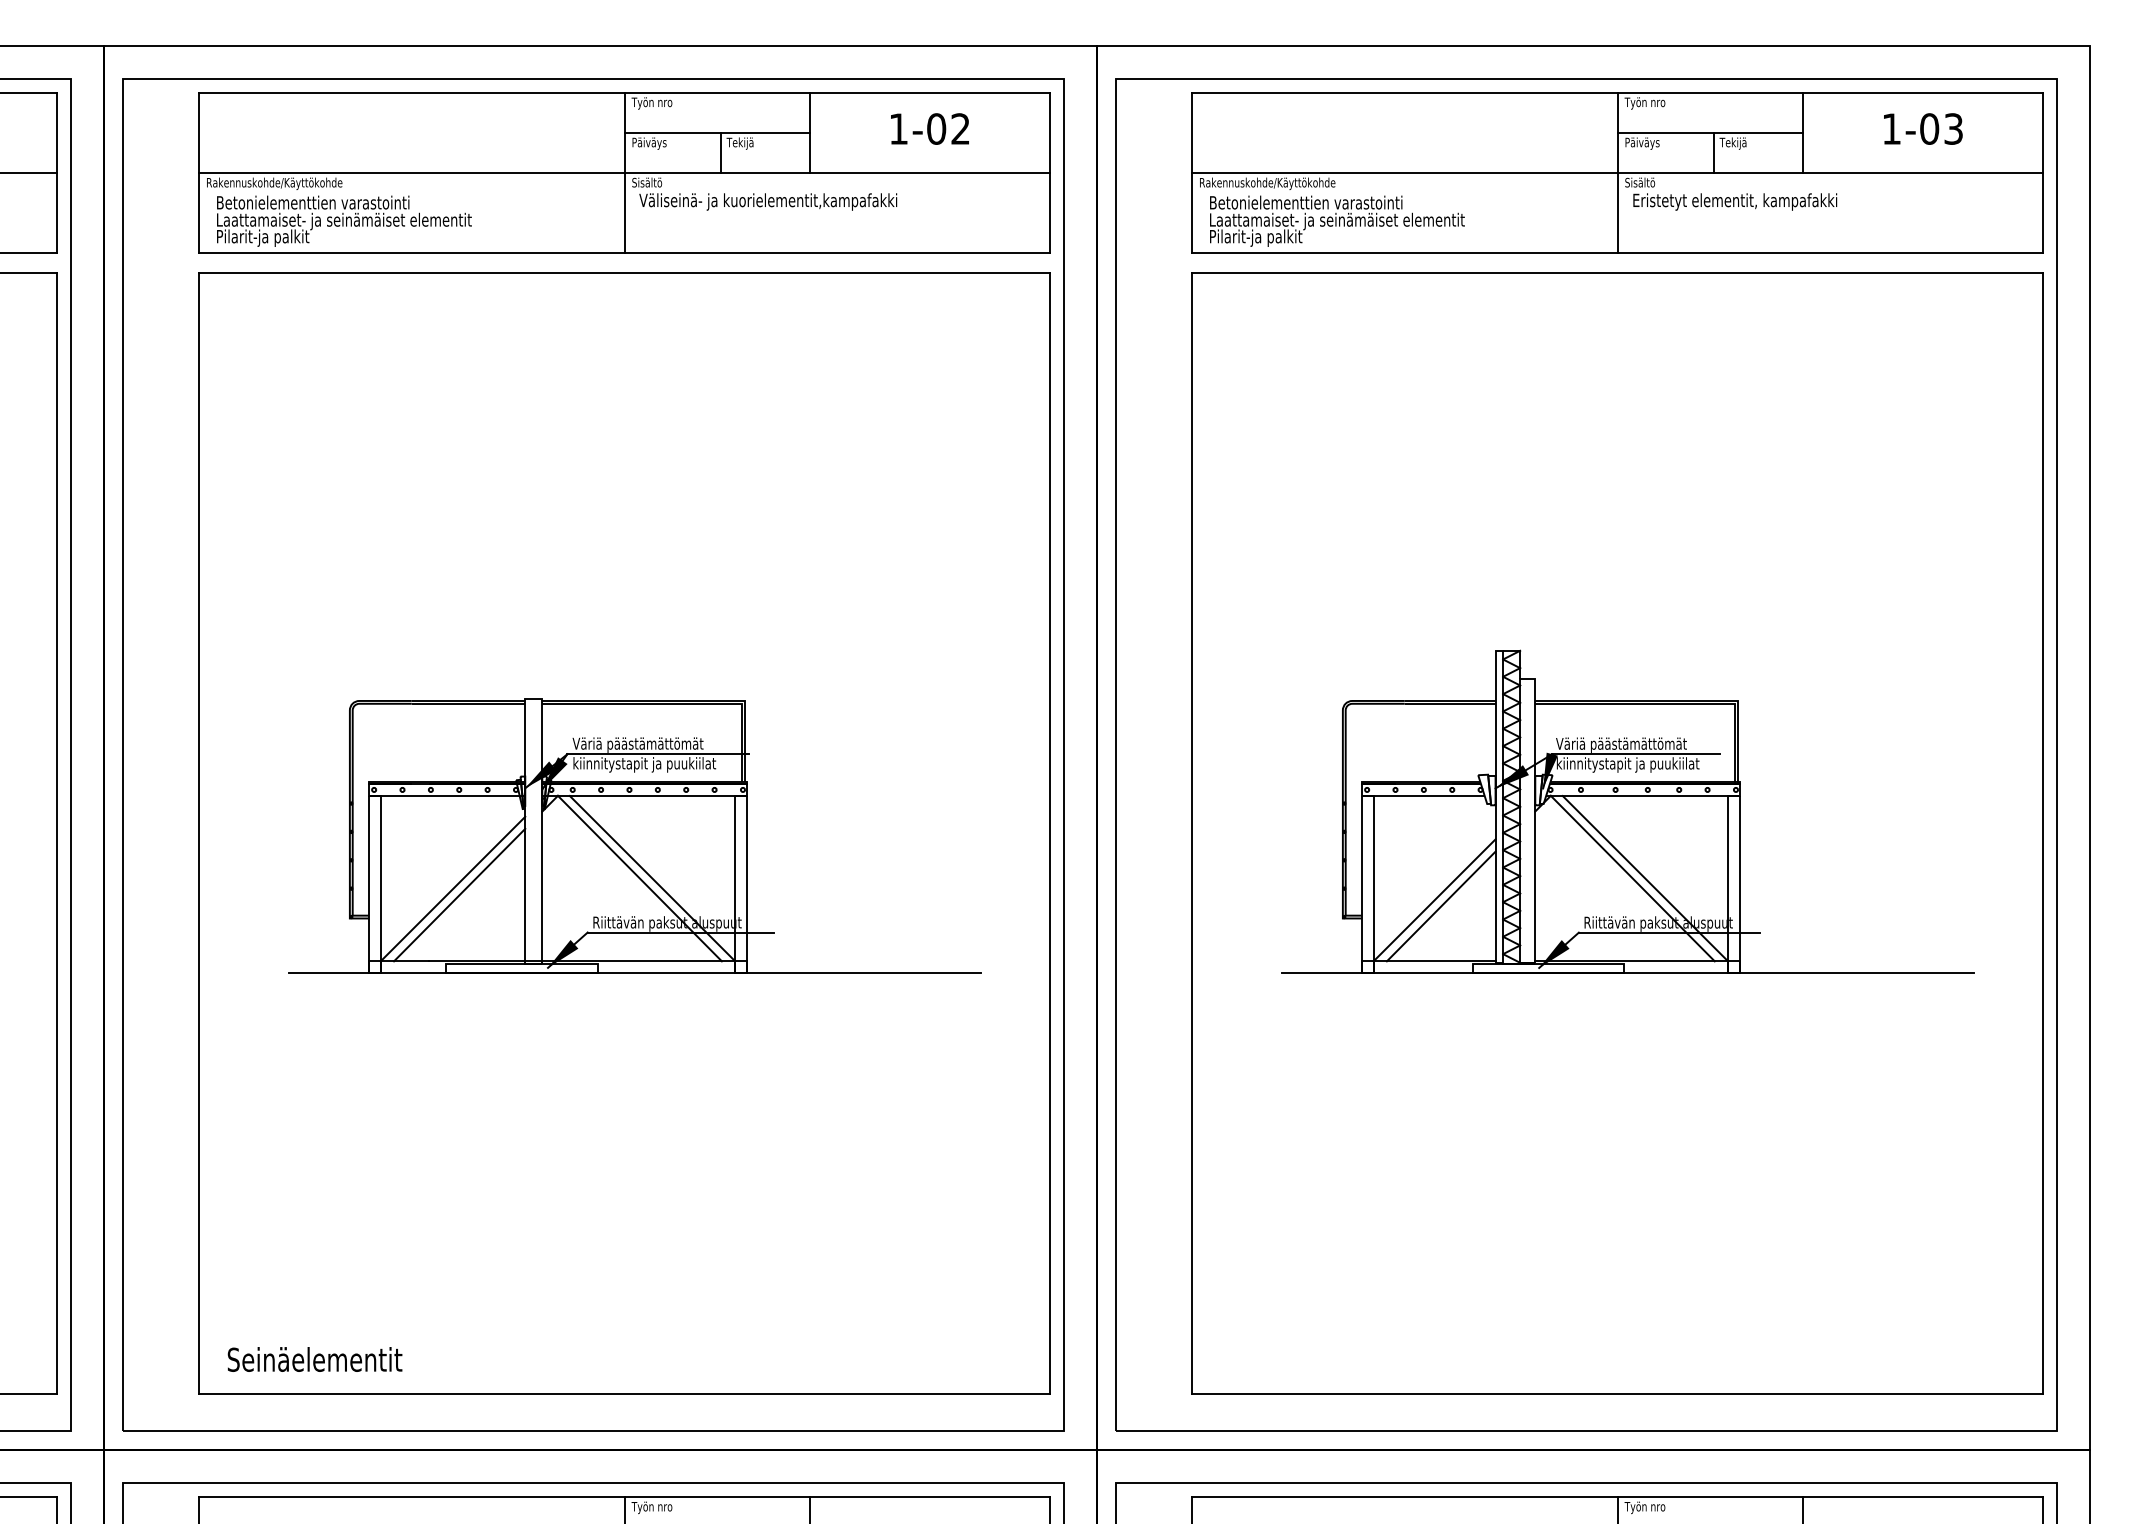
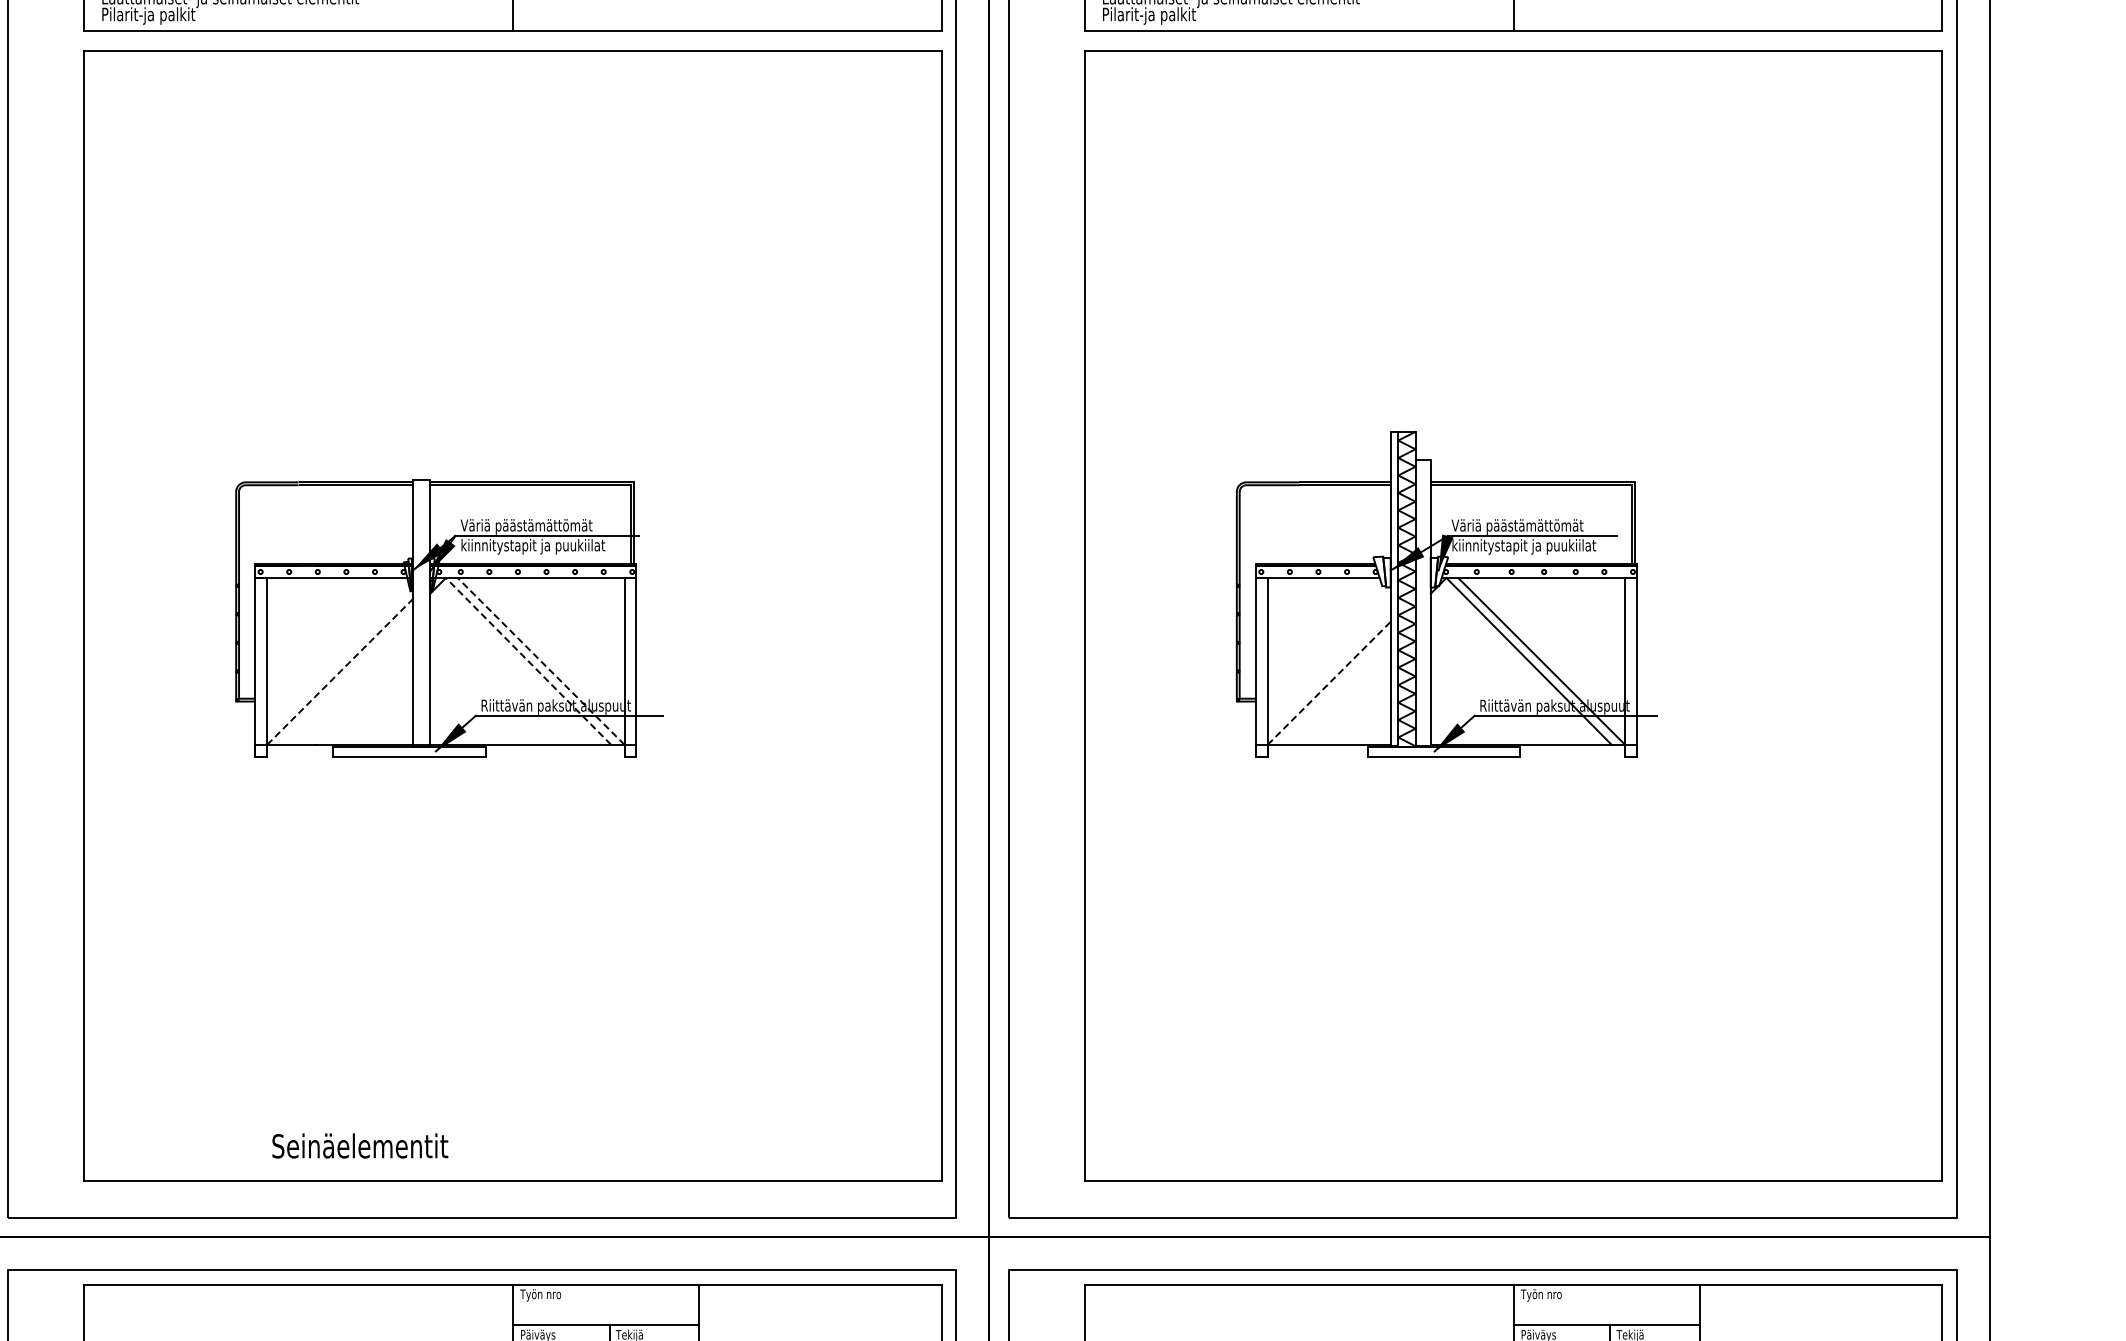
line: (639, 878) -> (528, 661), solid -> dashed
line: (652, 878) -> (541, 661), solid -> dashed
line: (453, 888) -> (340, 671), solid -> dashed
line: (459, 894) -> (346, 677), removed
line: (1434, 900) -> (1329, 683), solid -> dashed
line: (1440, 906) -> (1335, 689), removed
line: (634, 973) -> (523, 757), removed
line: (1627, 973) -> (1523, 757), removed
text: (314, 1359) -> (359, 1145), moved

